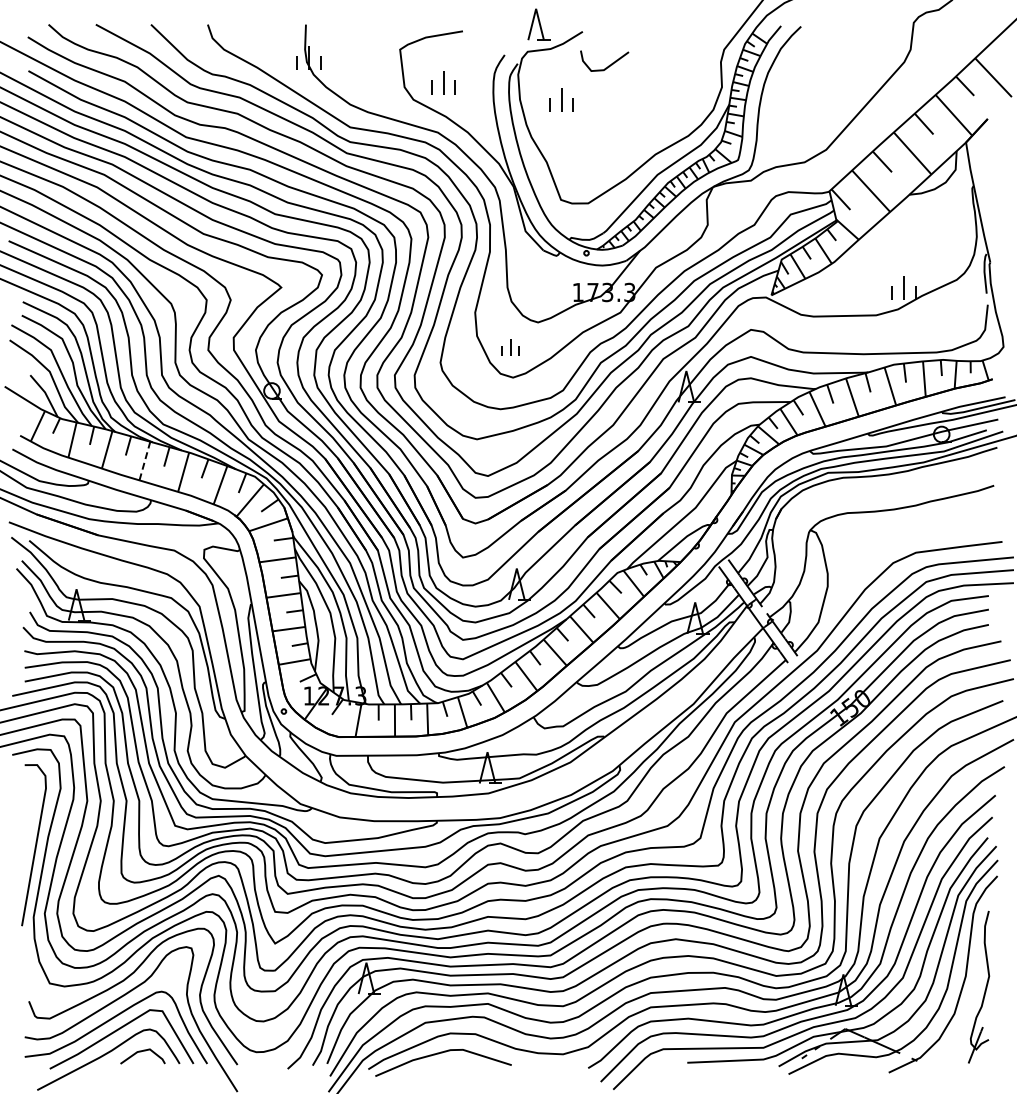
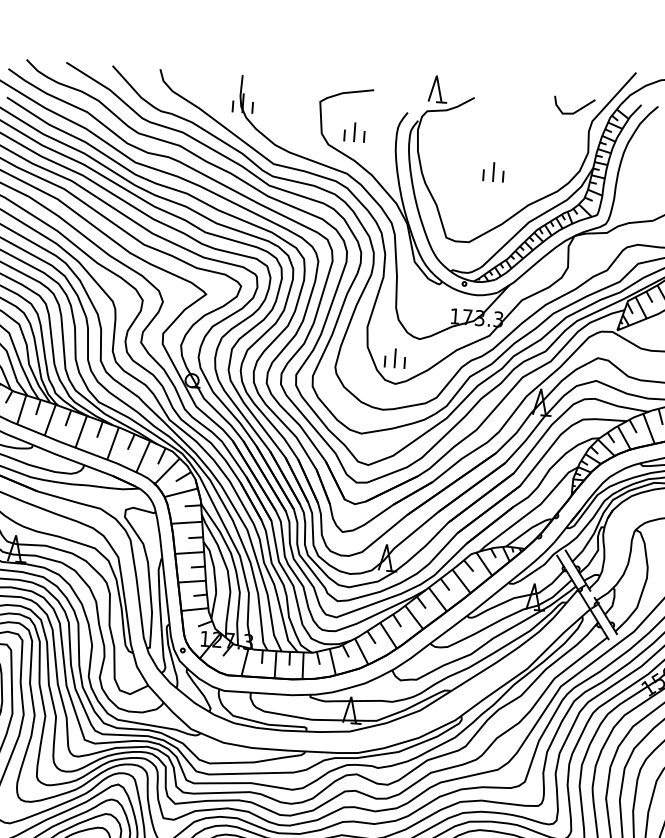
line: (608, 65) -> (577, 109), moved
part: (561, 99) -> (493, 171), moved
part: (510, 347) -> (395, 358), size x1.43
line: (144, 461) -> (80, 432), dashed -> solid

